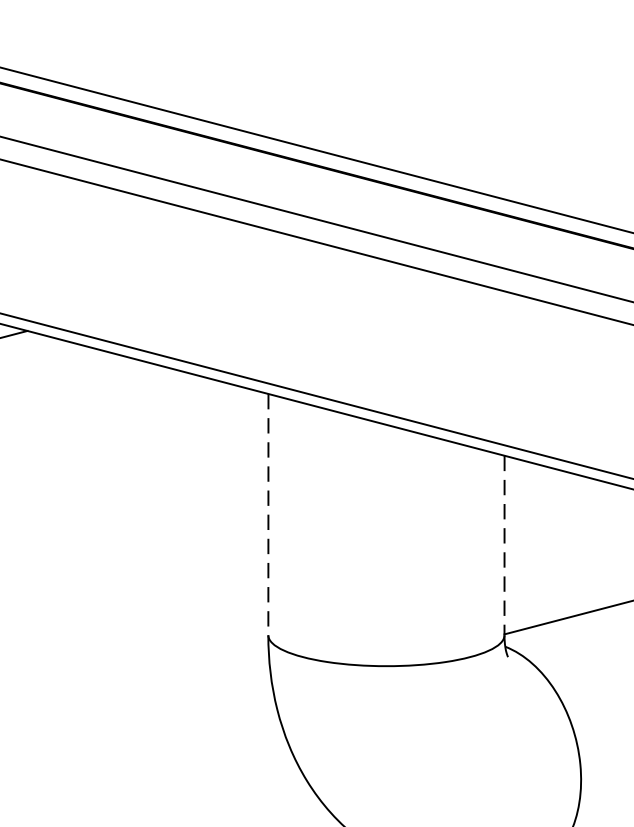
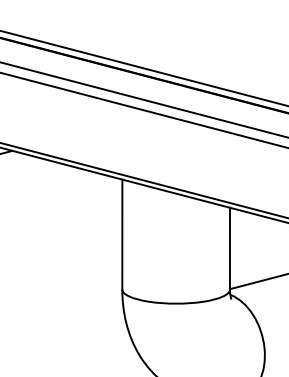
line: (268, 514) -> (122, 234), dashed -> solid
line: (503, 545) -> (229, 248), dashed -> solid

